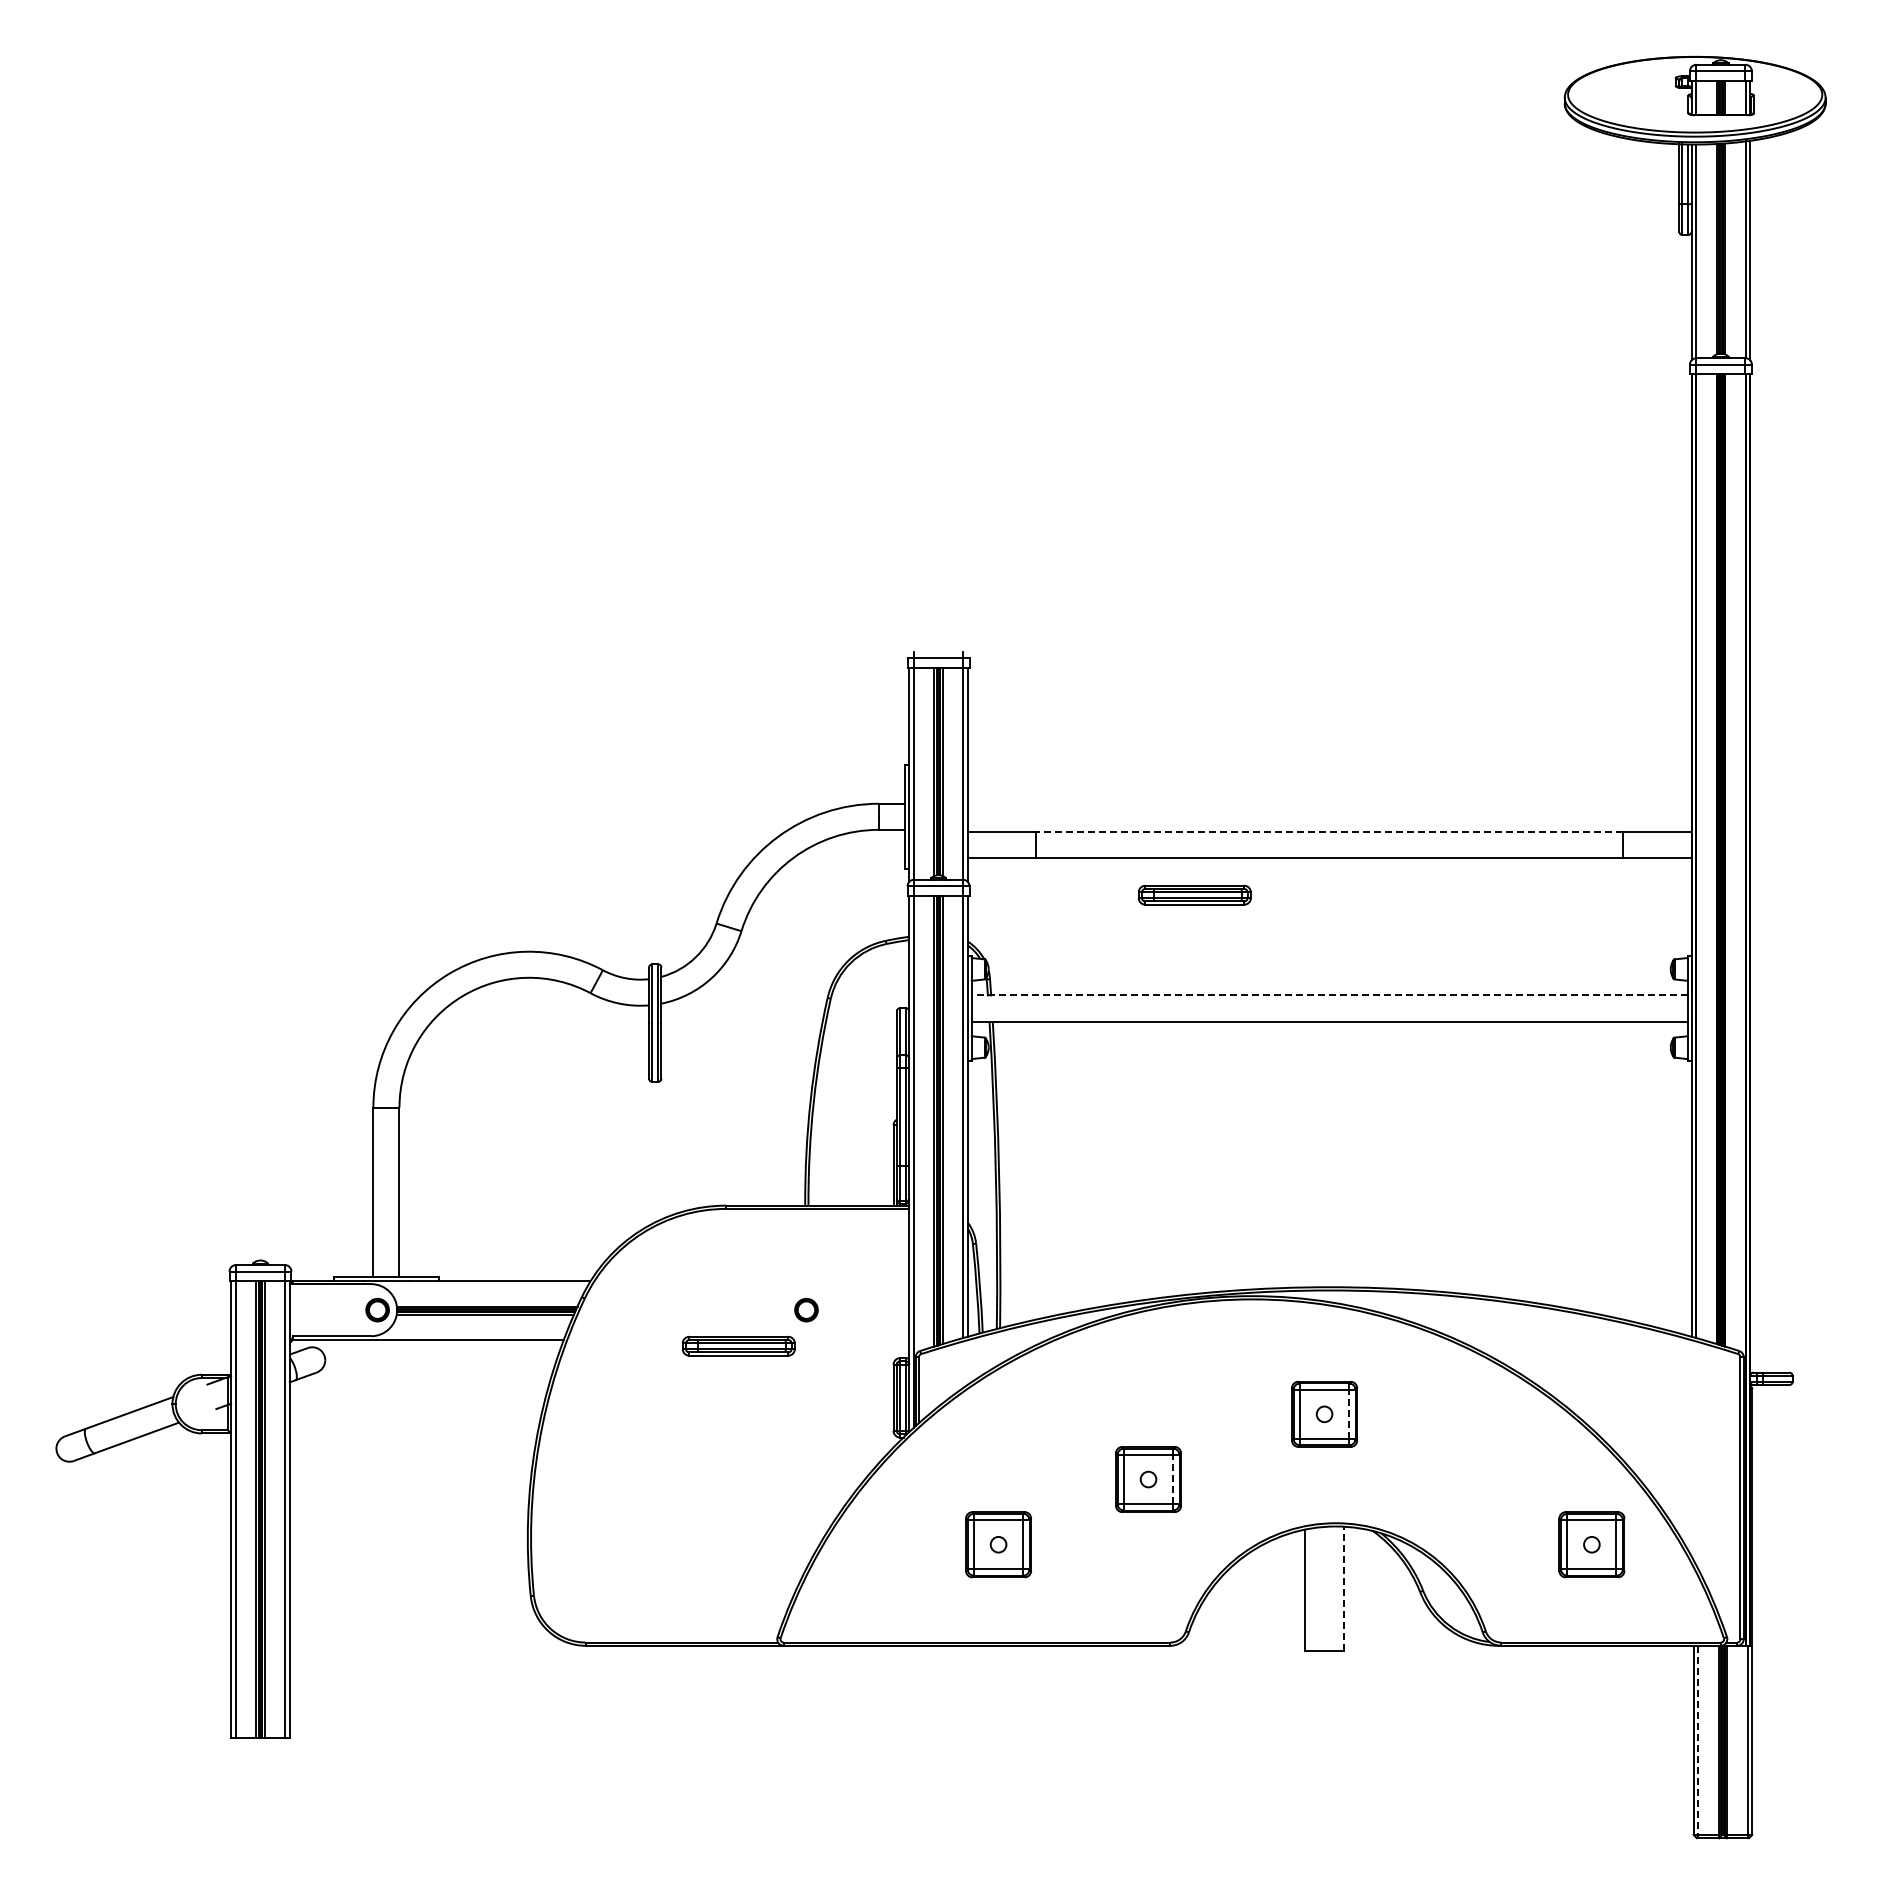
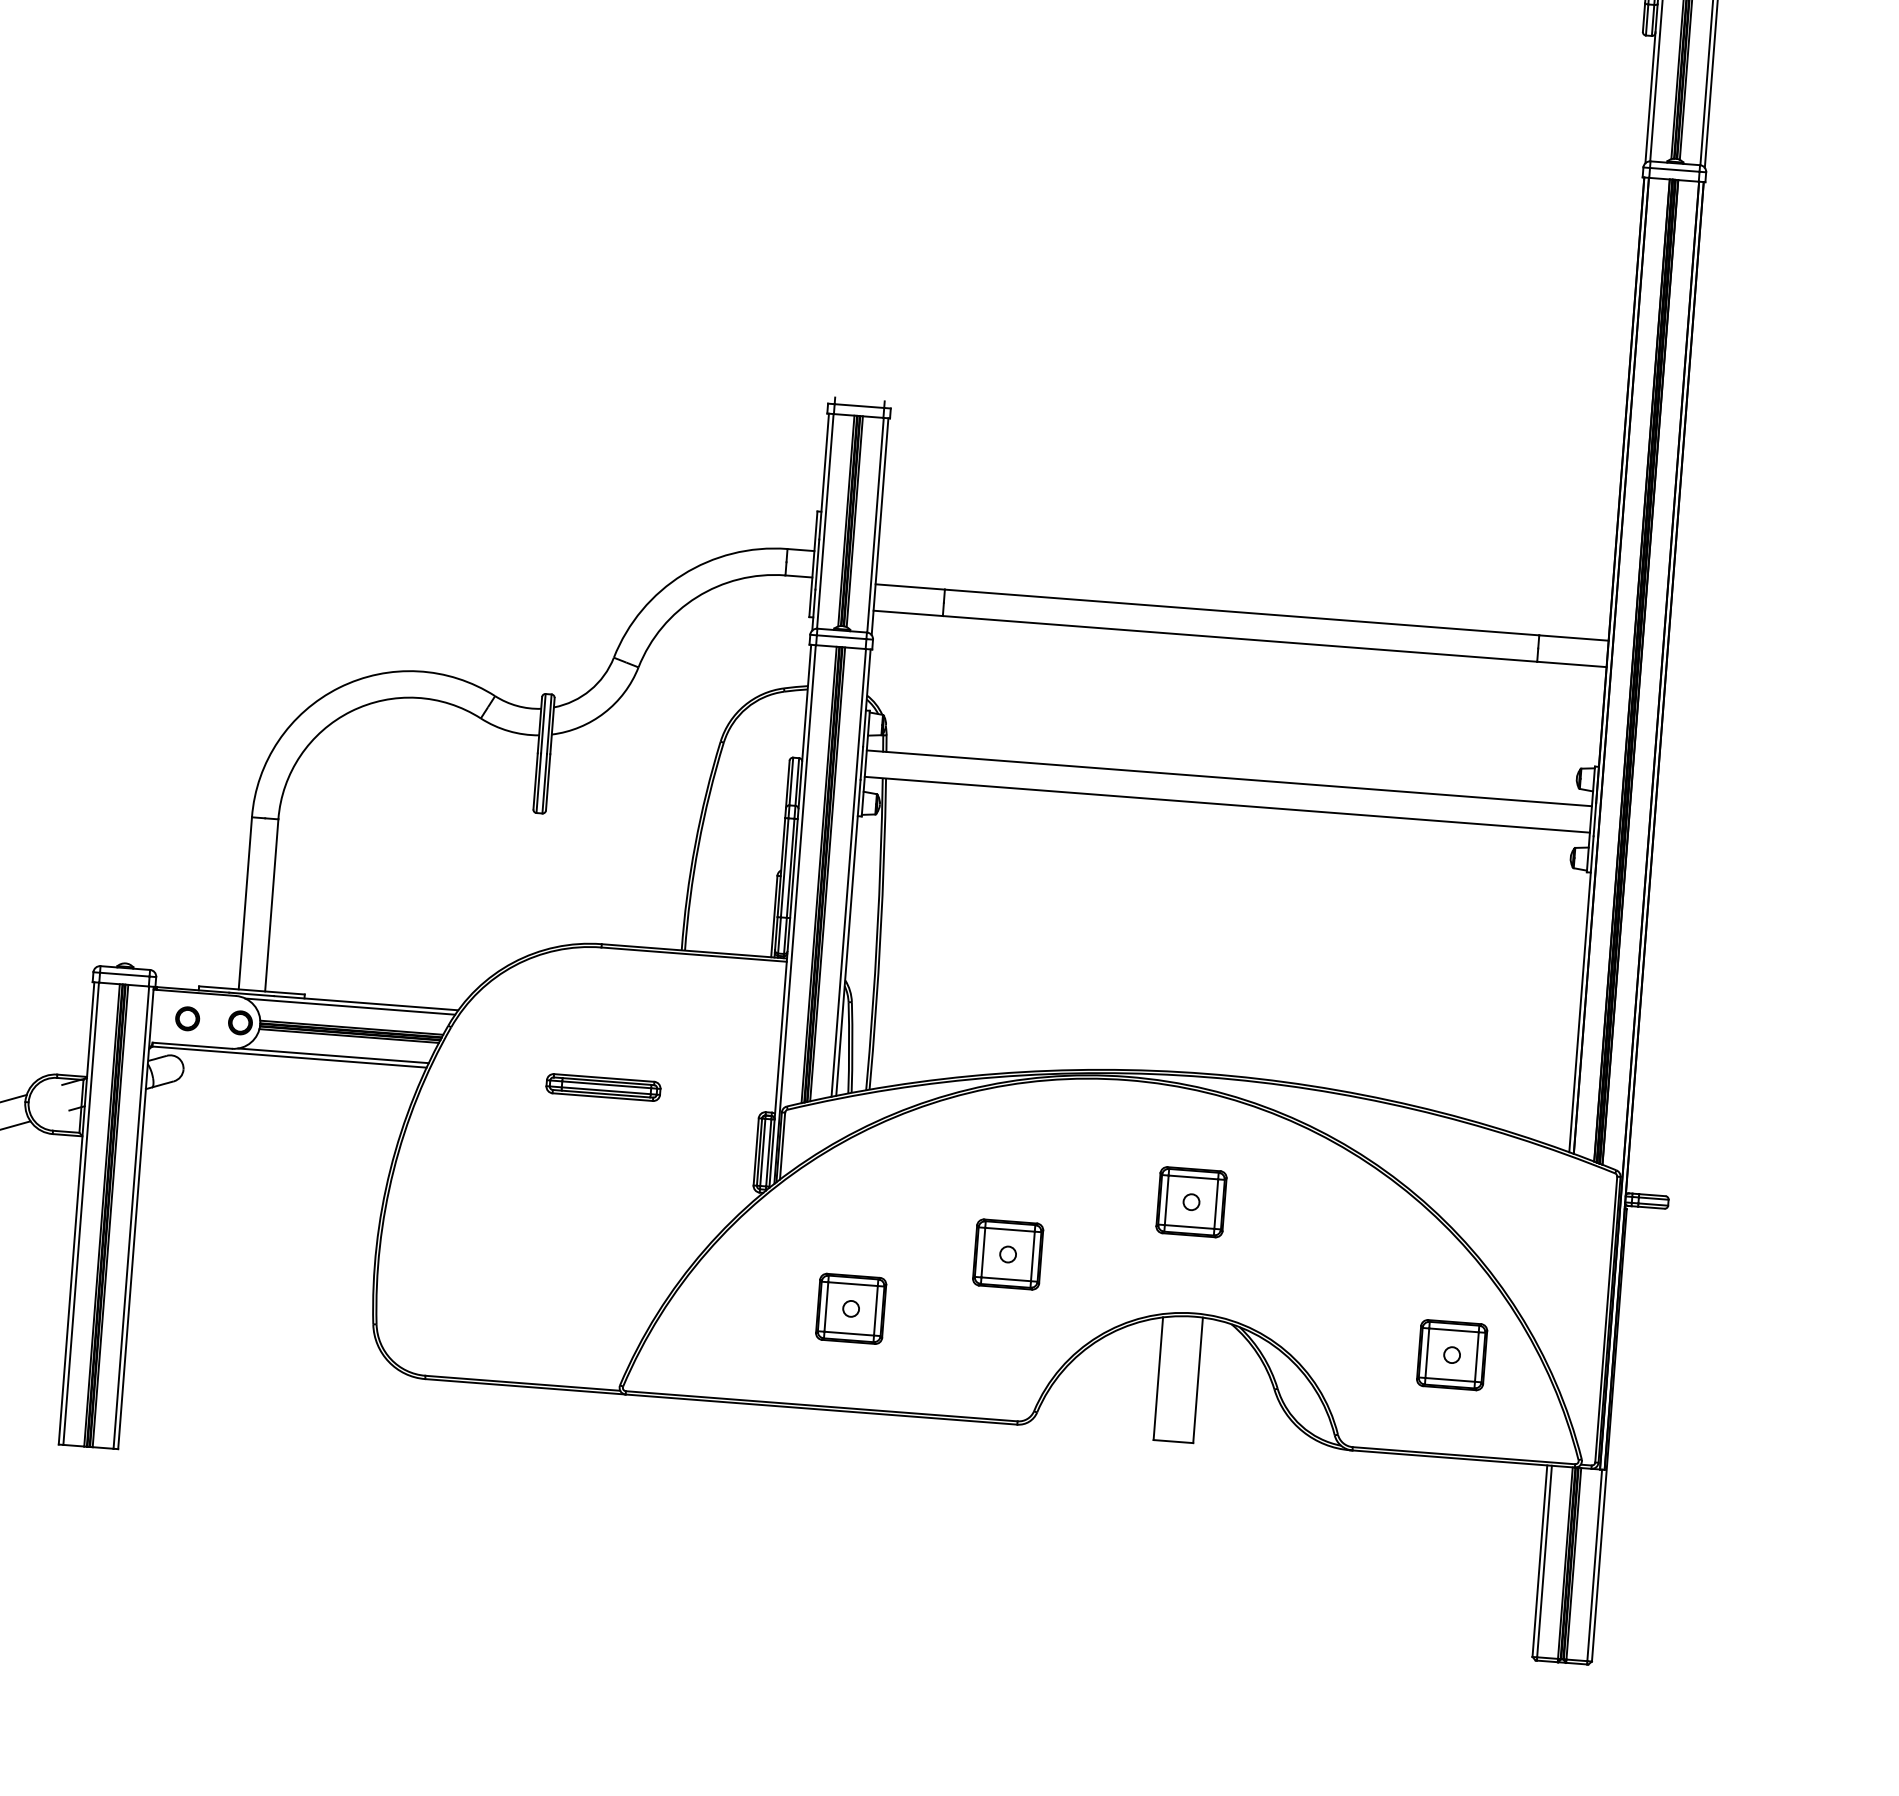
line: (1329, 831) -> (1241, 612), dashed -> solid
part: (1194, 894) -> (1100, 665), removed
line: (1329, 995) -> (1229, 778), dashed -> solid
line: (483, 1285) -> (349, 1006), added
part: (806, 1309) -> (187, 1018), moved
line: (471, 1335) -> (333, 1055), added
line: (1349, 1413) -> (1216, 1203), dashed -> solid
line: (1172, 1479) -> (1032, 1256), dashed -> solid
line: (1344, 1588) -> (1198, 1380), dashed -> solid
line: (1698, 1740) -> (1544, 1561), dashed -> solid

